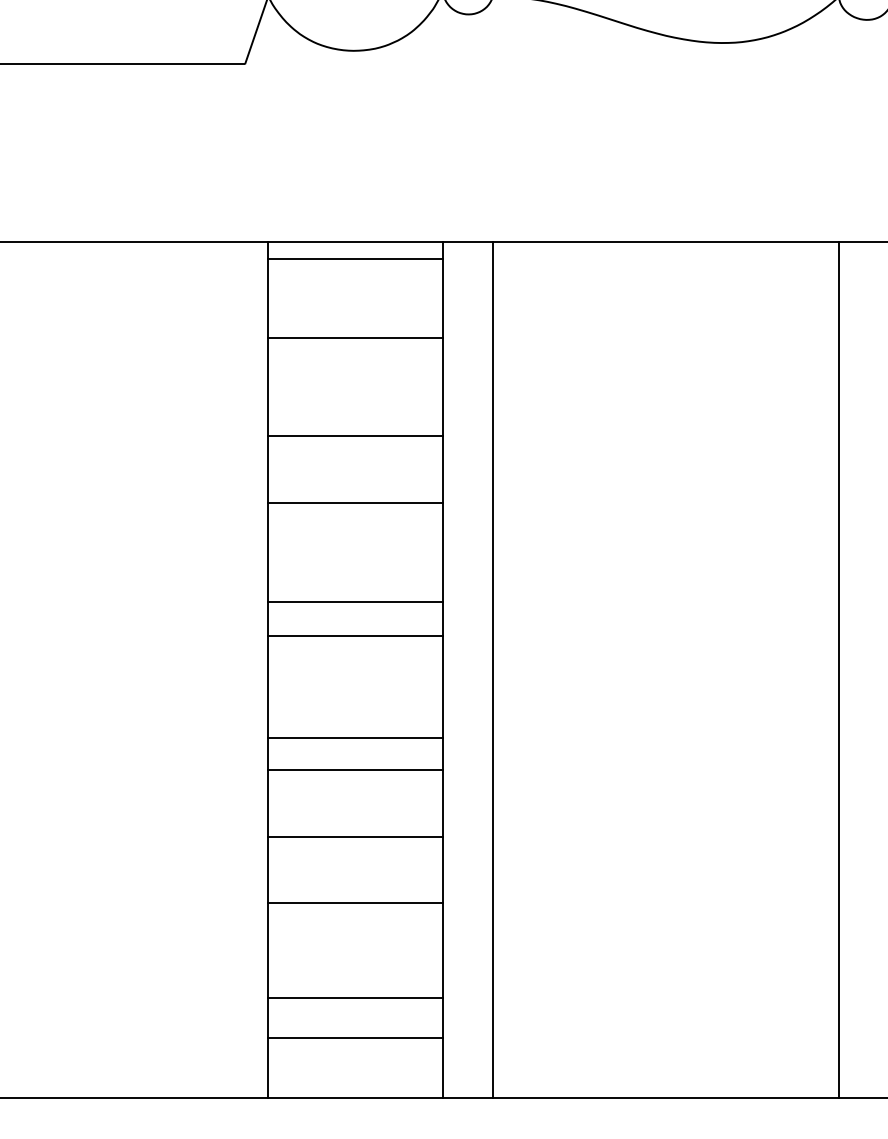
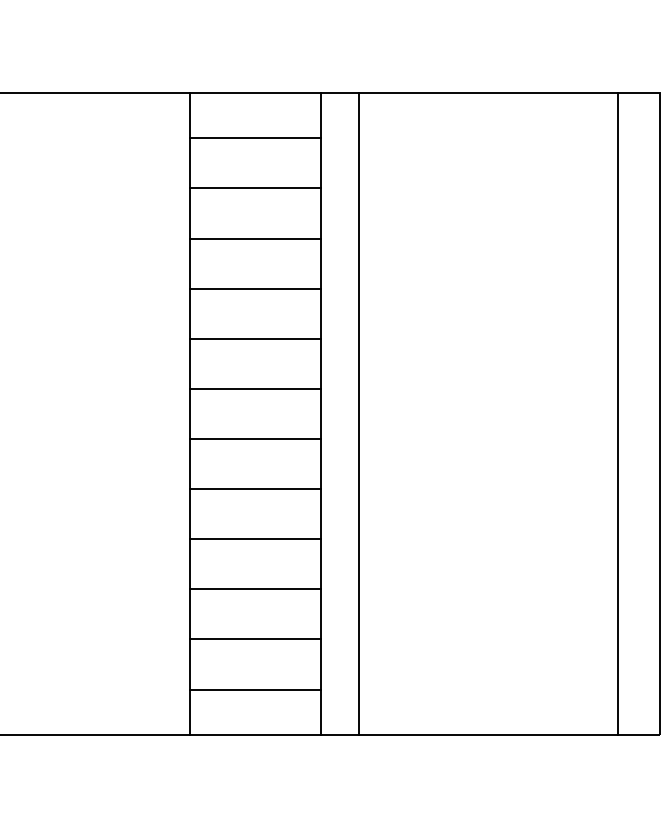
line: (355, 258) -> (255, 137), moved
line: (355, 337) -> (255, 188), moved
line: (355, 602) -> (255, 338), moved
line: (355, 738) -> (255, 439), moved
line: (355, 997) -> (255, 639), moved

